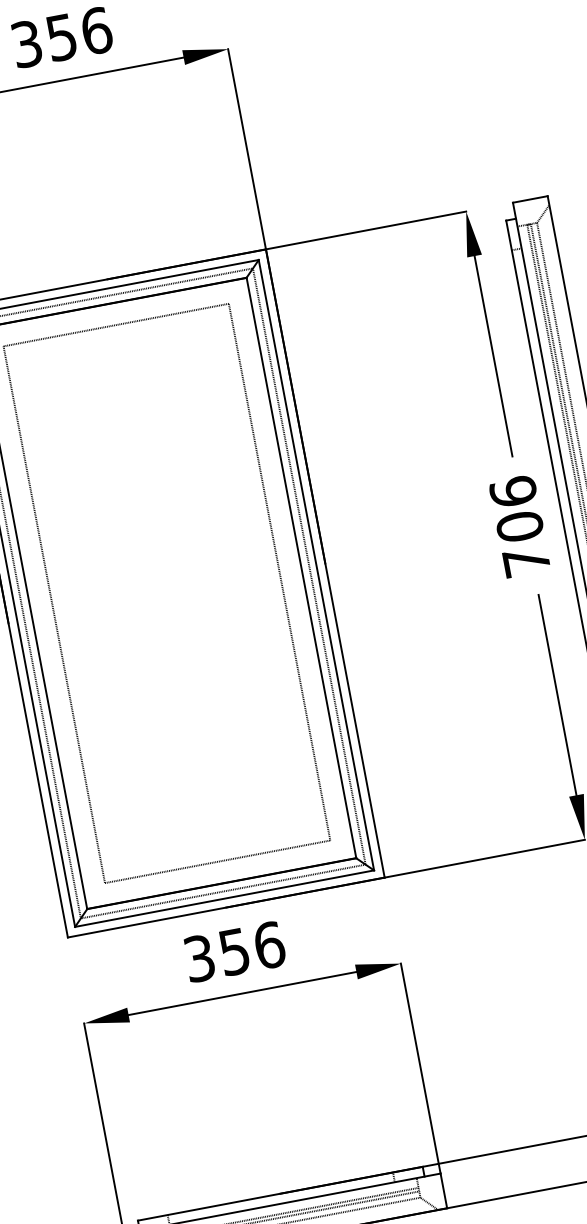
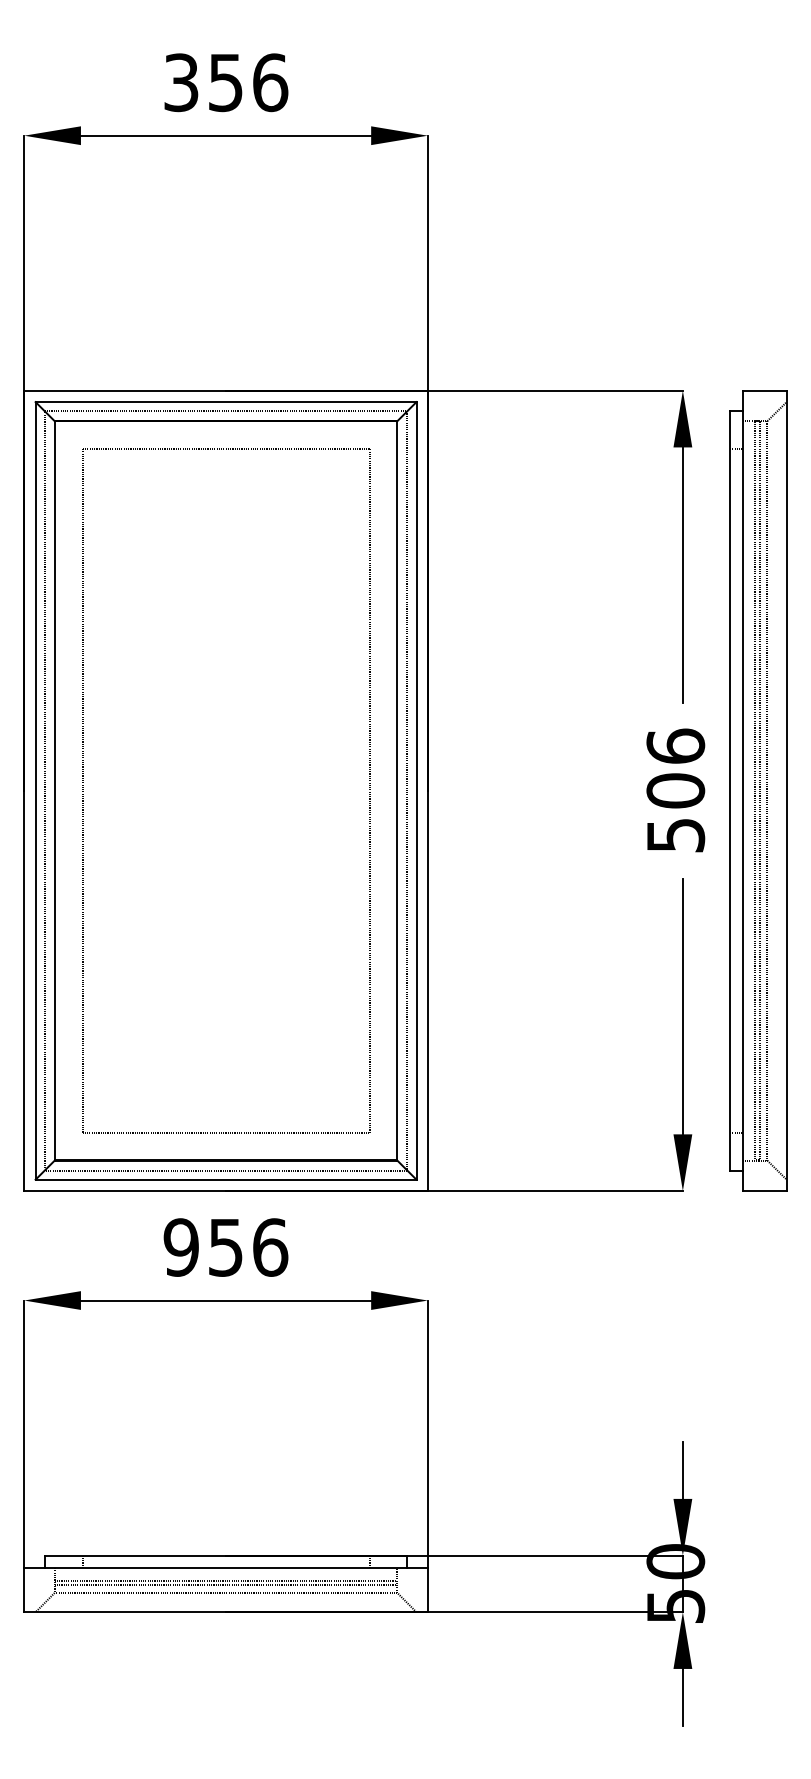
text: (527, 561) -> (676, 835), 706 -> 506
text: (198, 958) -> (180, 1247), 356 -> 956

